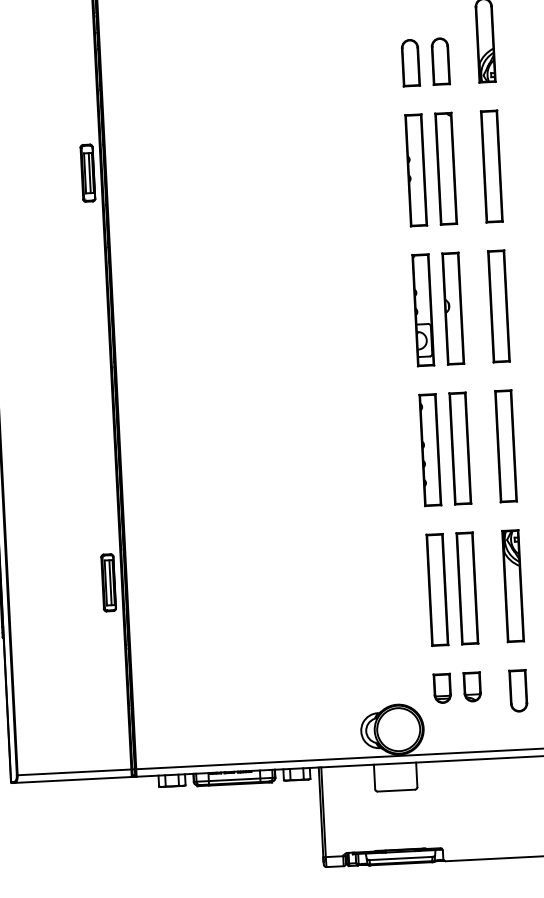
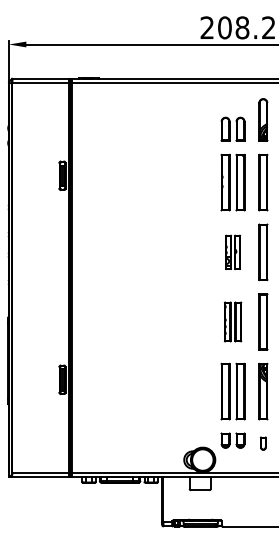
part: (437, 309) -> (232, 252), size x0.6
part: (444, 448) -> (232, 321), size x0.7
part: (518, 690) -> (263, 443), size x0.6

